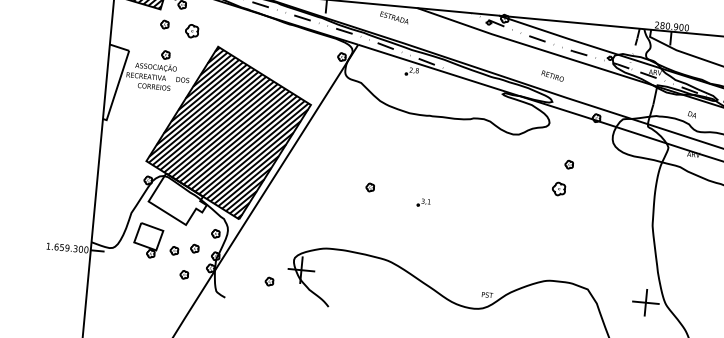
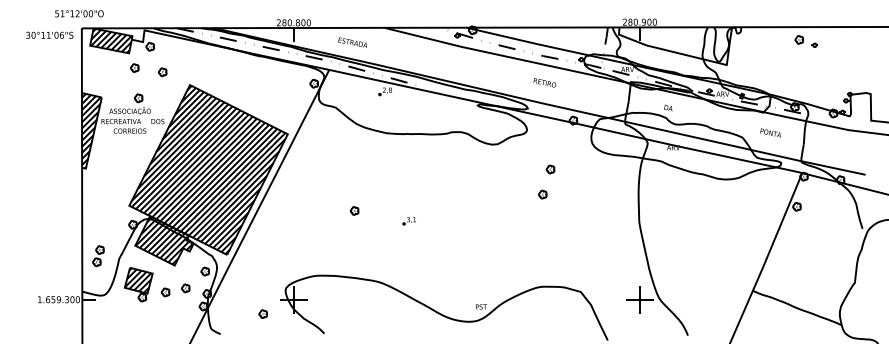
text: (394, 17) -> (352, 42), moved
part: (191, 31) -> (162, 72), size x0.62
text: (552, 75) -> (544, 82), moved
hatch: (115, 82) -> (91, 130), added
part: (558, 188) -> (542, 194), size x0.62
hatch: (178, 199) -> (164, 240), added
part: (110, 208) -> (98, 256), added
hatch: (147, 236) -> (137, 280), added
part: (184, 274) -> (177, 315), removed

